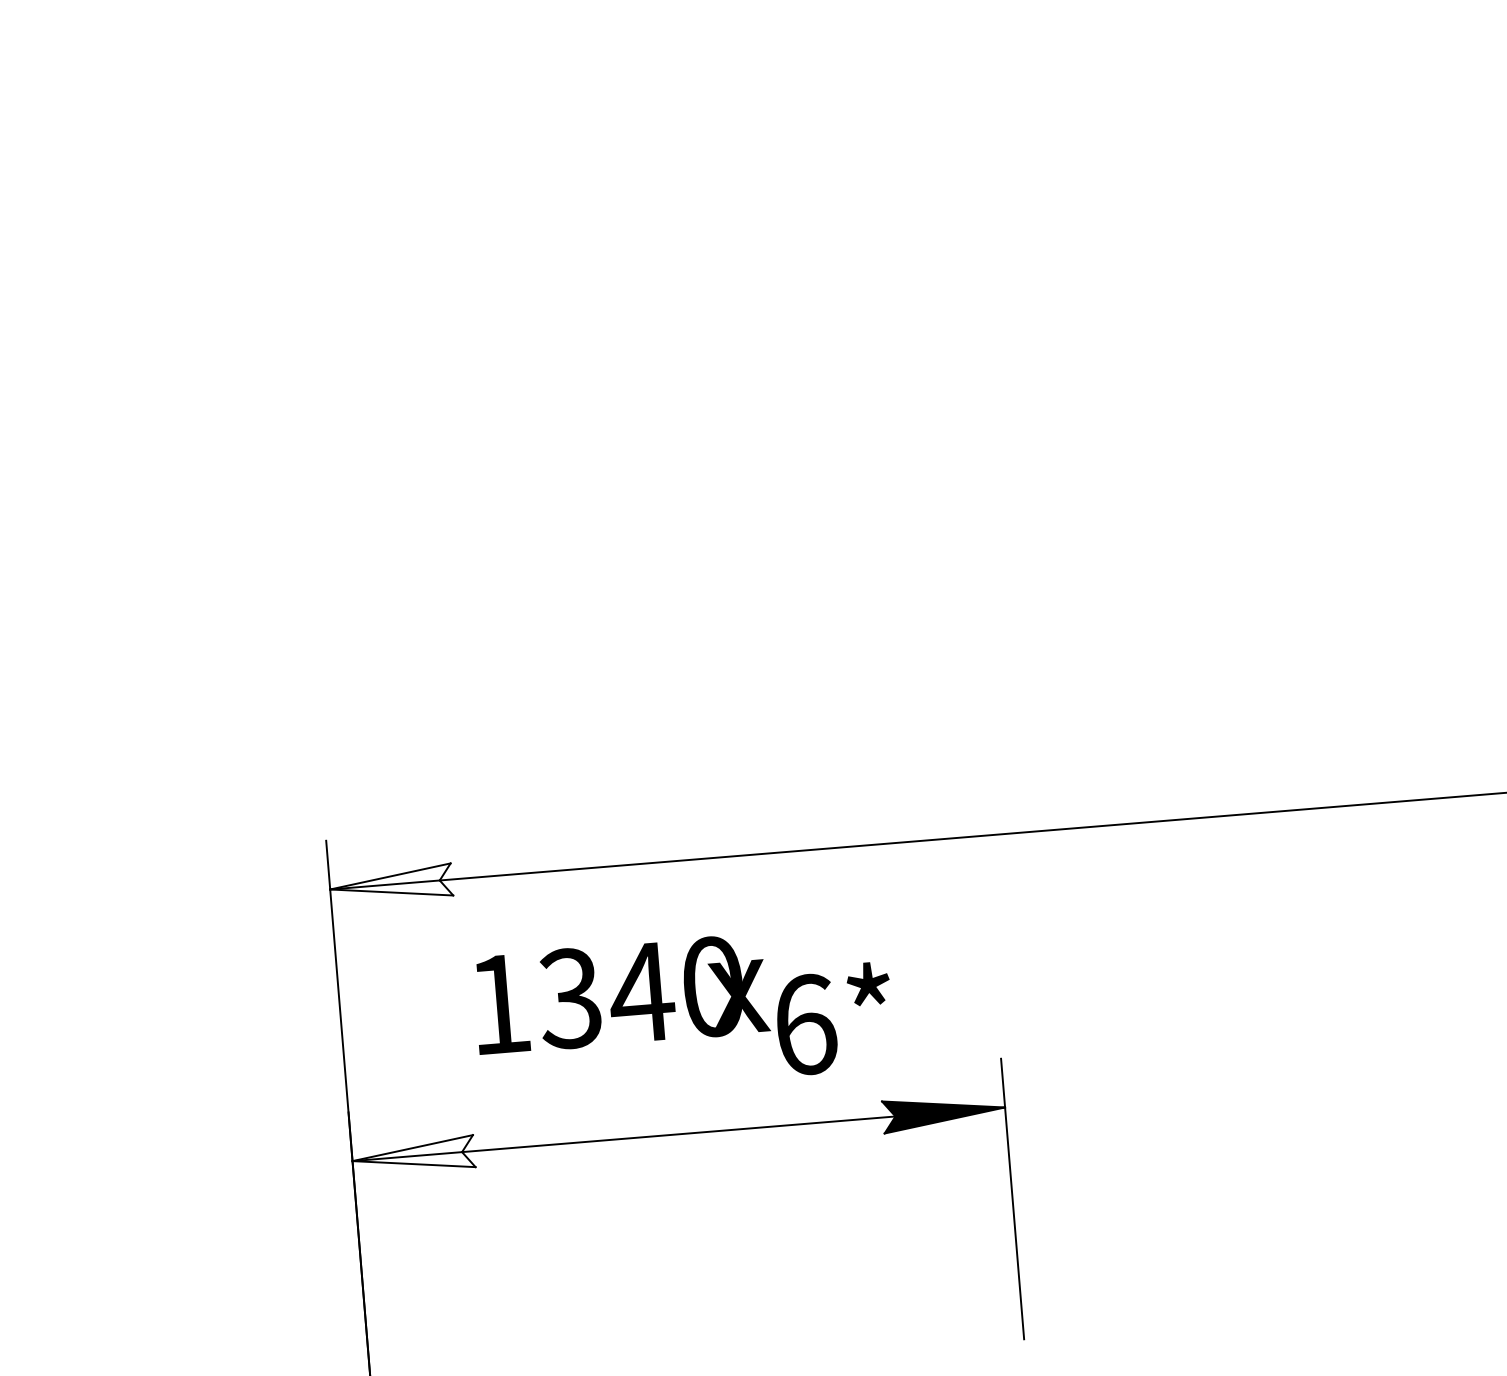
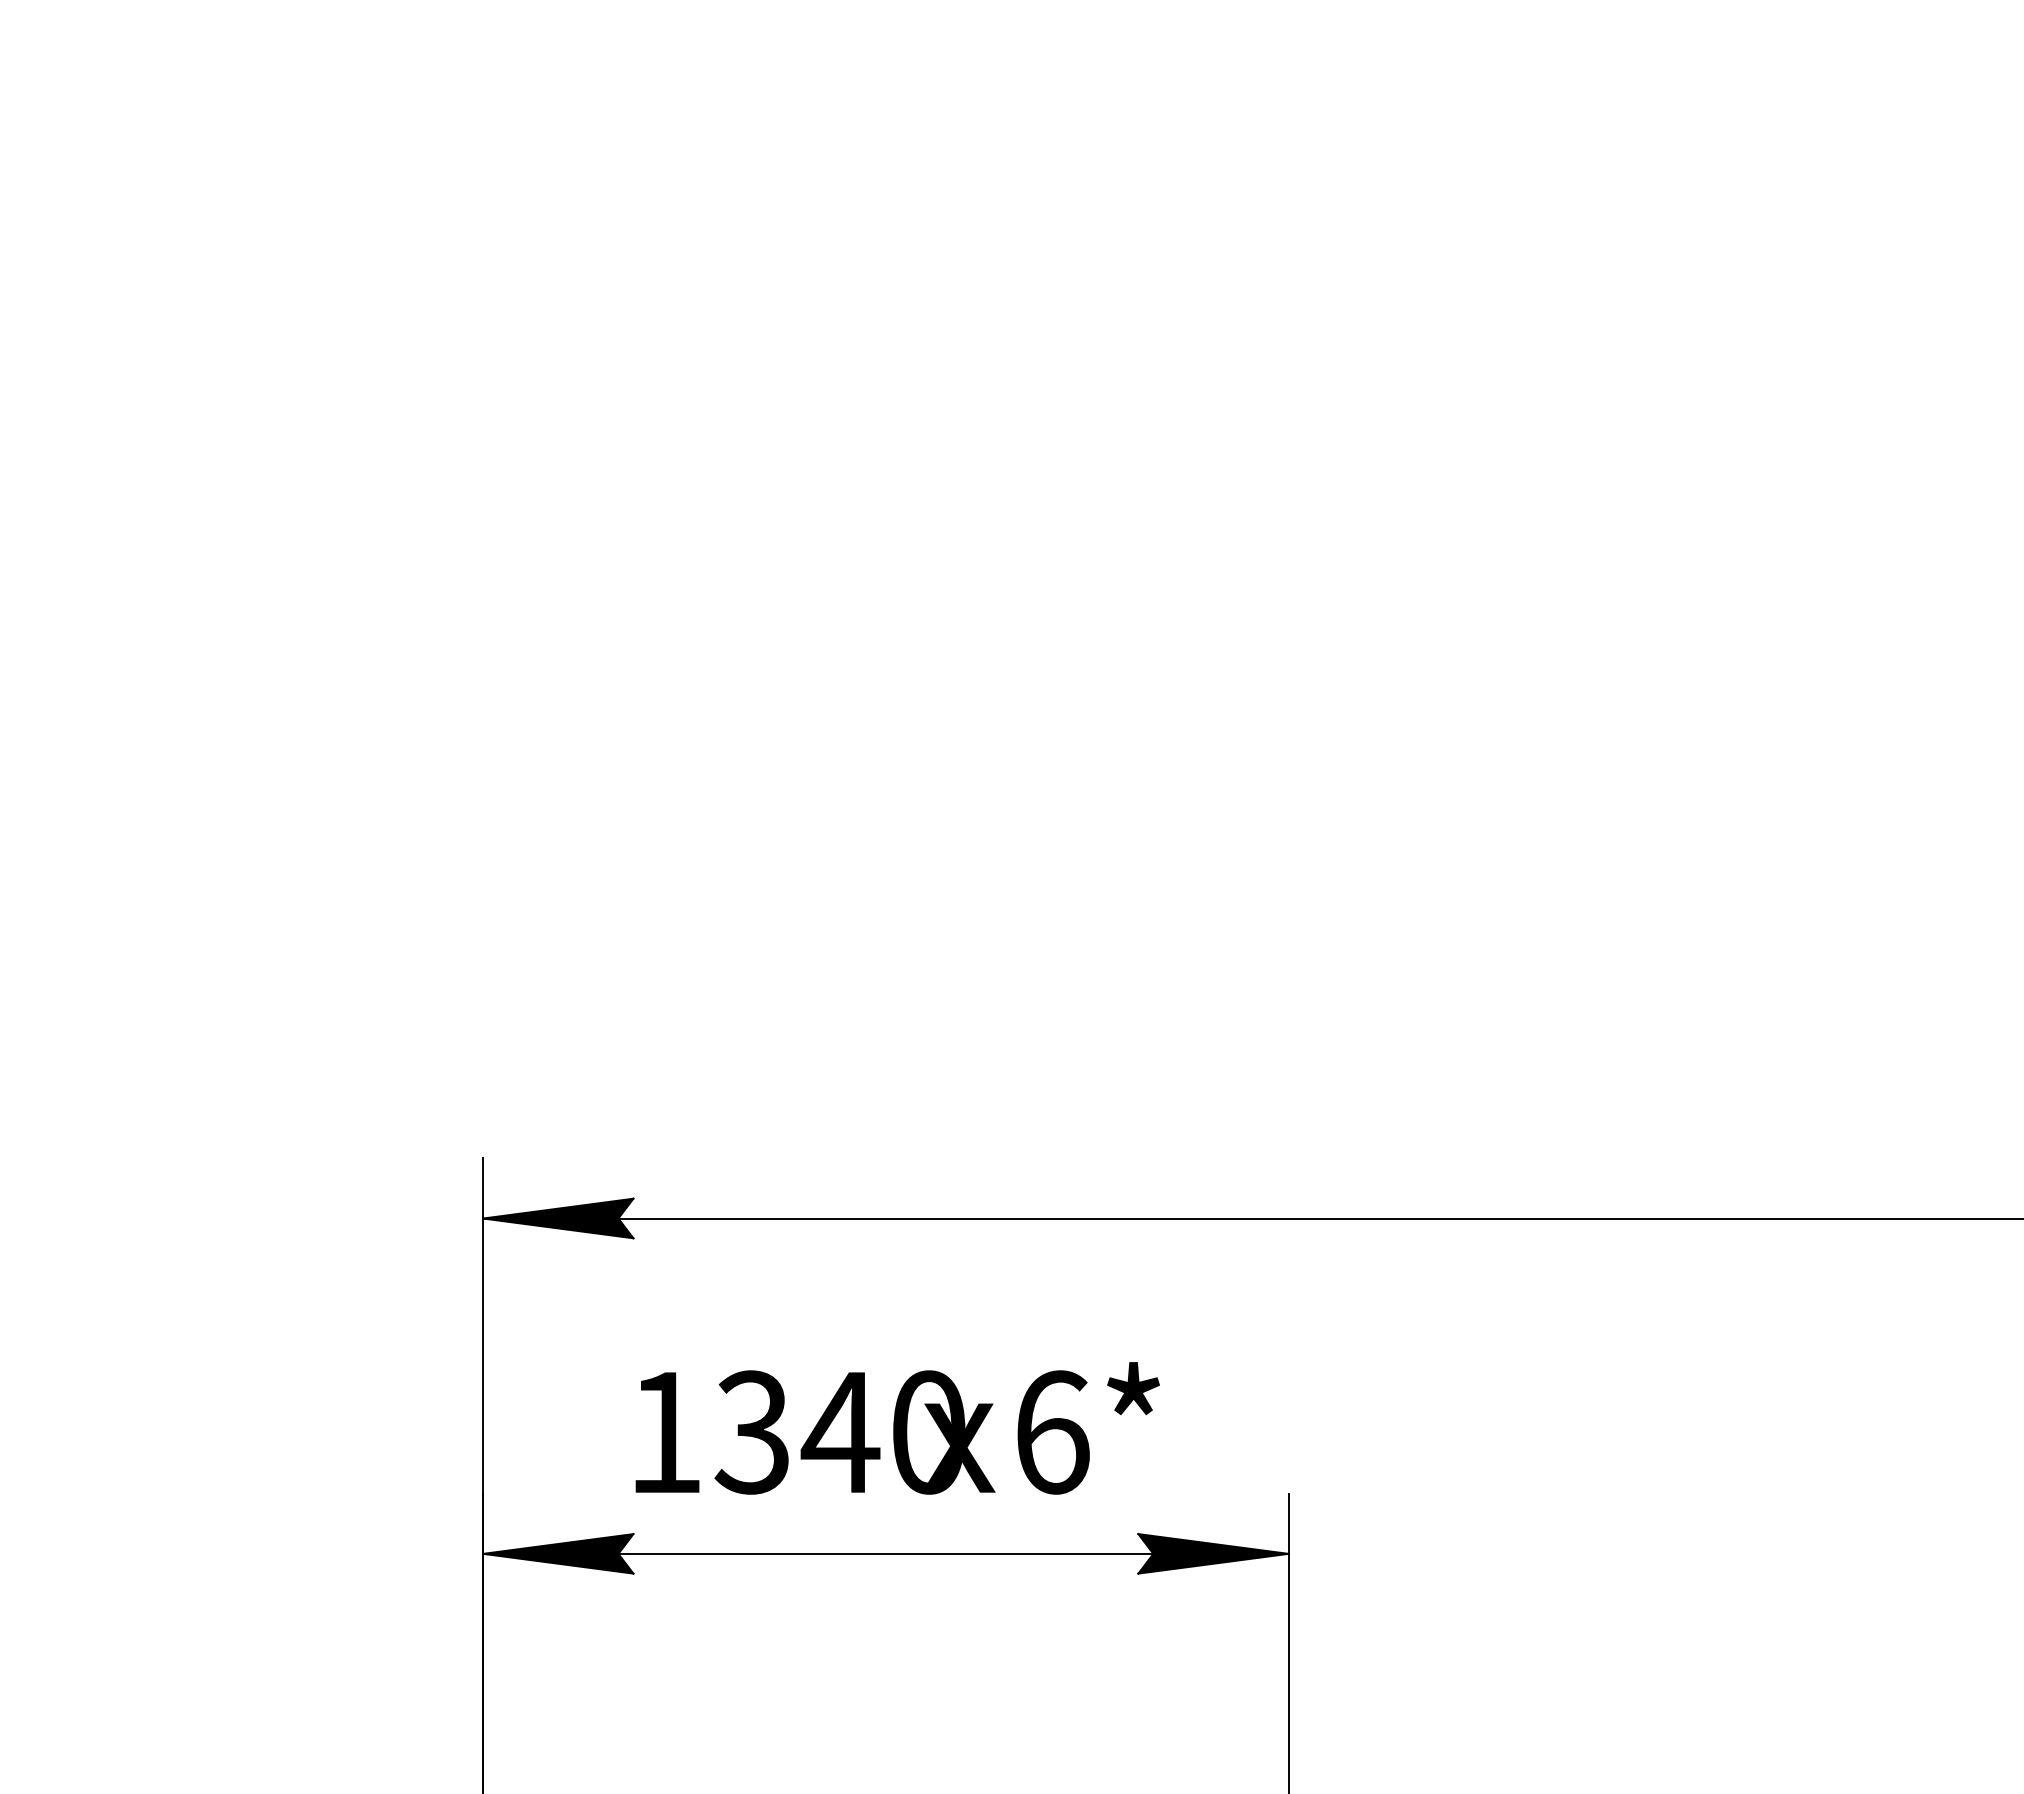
fill: (391, 884) -> (558, 1218), added
text: (621, 994) -> (815, 1432), moved
fill: (413, 1155) -> (558, 1553), added

